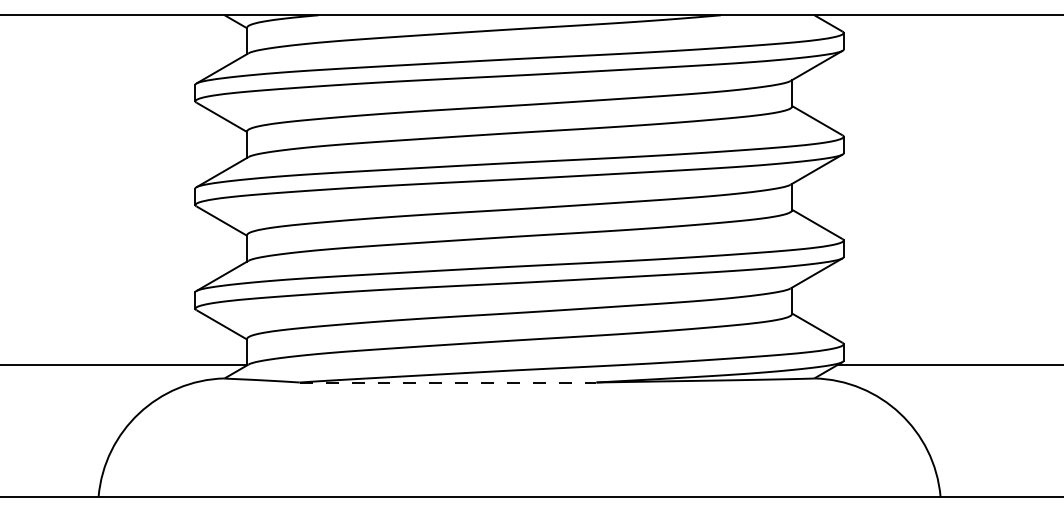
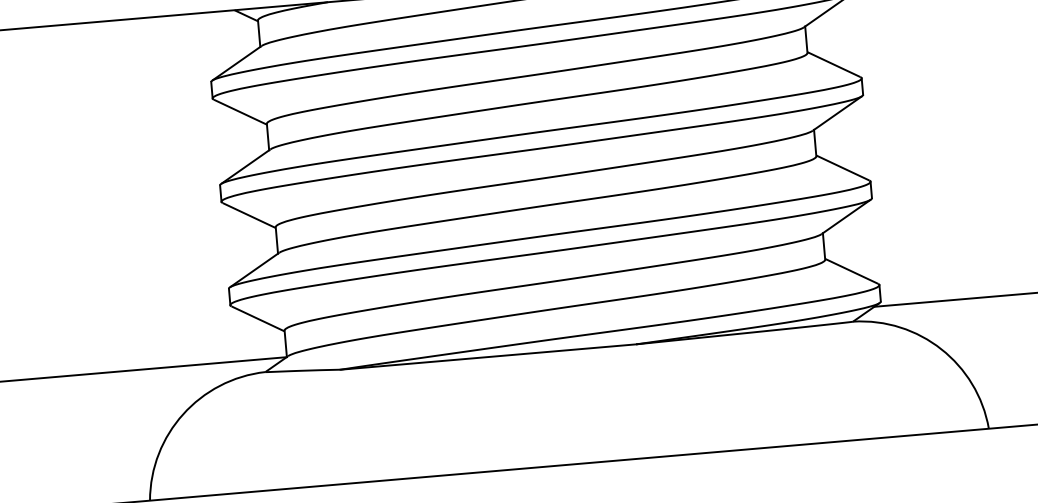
line: (448, 382) -> (488, 356), dashed -> solid

